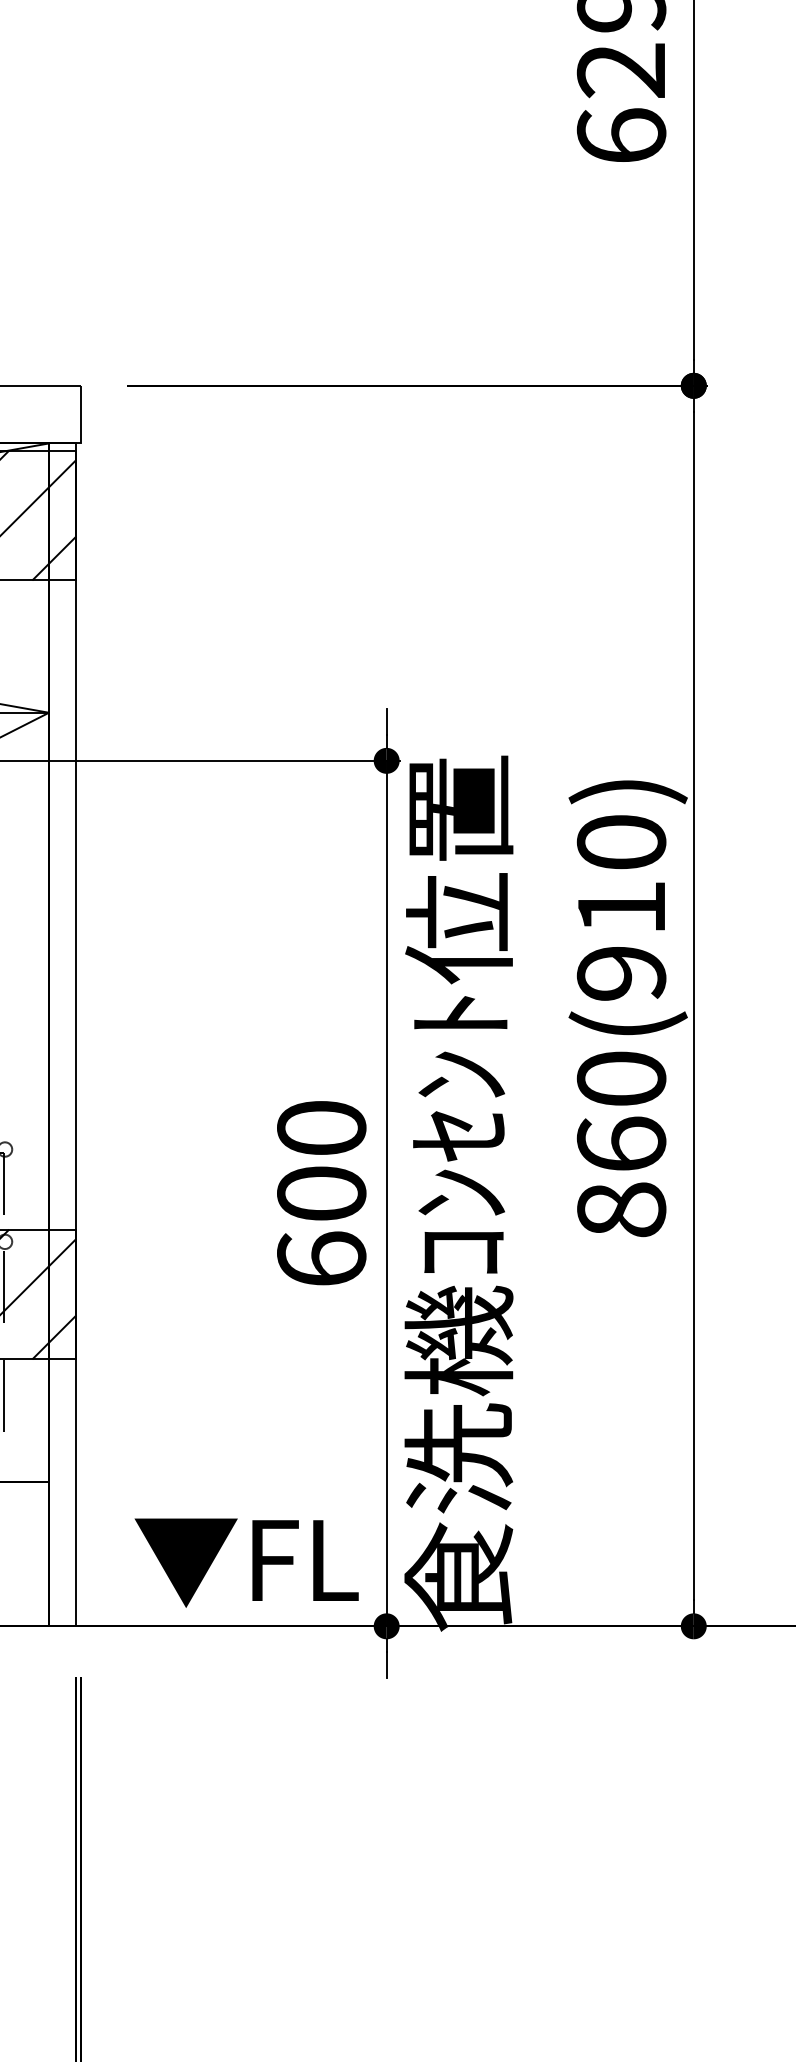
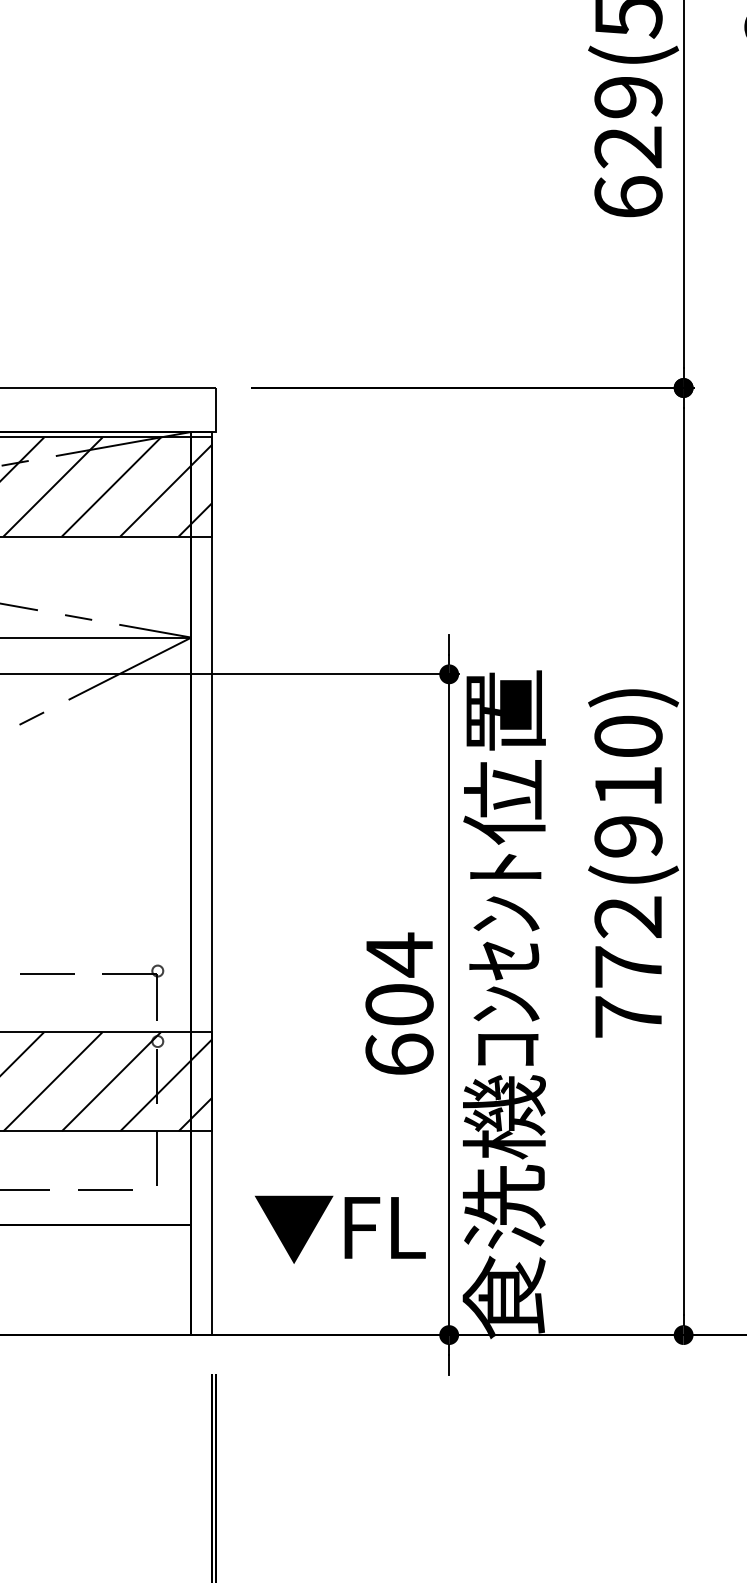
text: (321, 1127) -> (399, 954), 600 -> 604
text: (621, 1143) -> (628, 966), 860(910) -> 772(910)
text: (246, 1562) -> (340, 1229), moved

